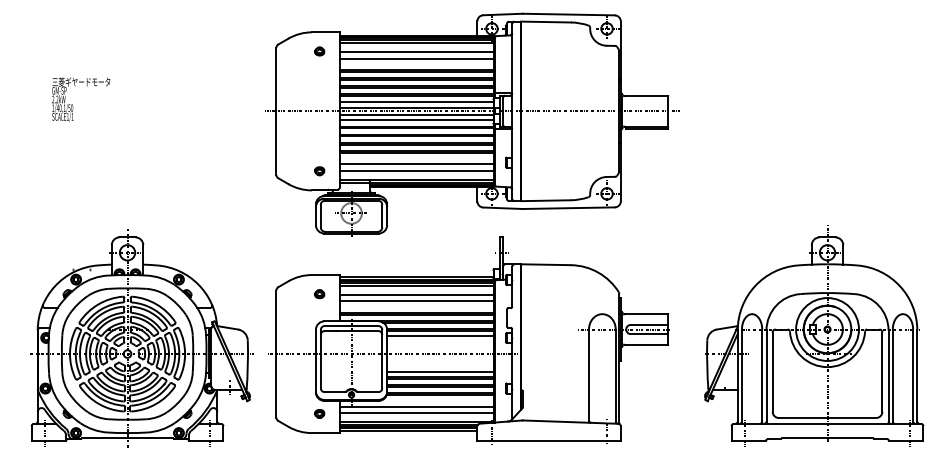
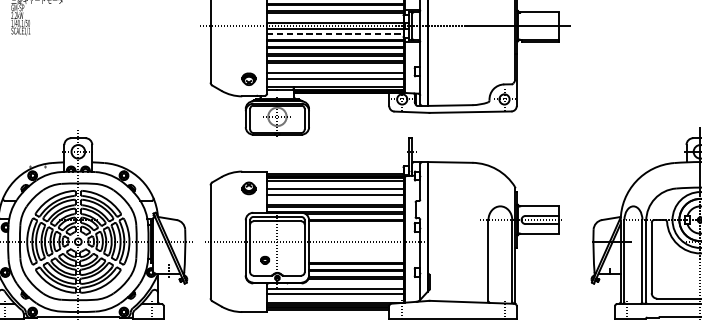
line: (416, 102) -> (335, 18), removed
line: (416, 120) -> (335, 34), solid -> dashed
part: (319, 171) -> (248, 79), size x1.6
part: (319, 294) -> (248, 188), size x1.6
line: (440, 335) -> (356, 225), removed
line: (440, 372) -> (356, 258), removed
part: (319, 413) -> (264, 259), moved

